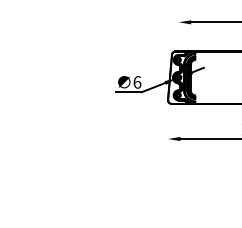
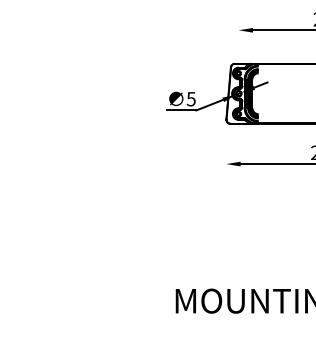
text: (136, 81) -> (190, 98), 6 -> 5

